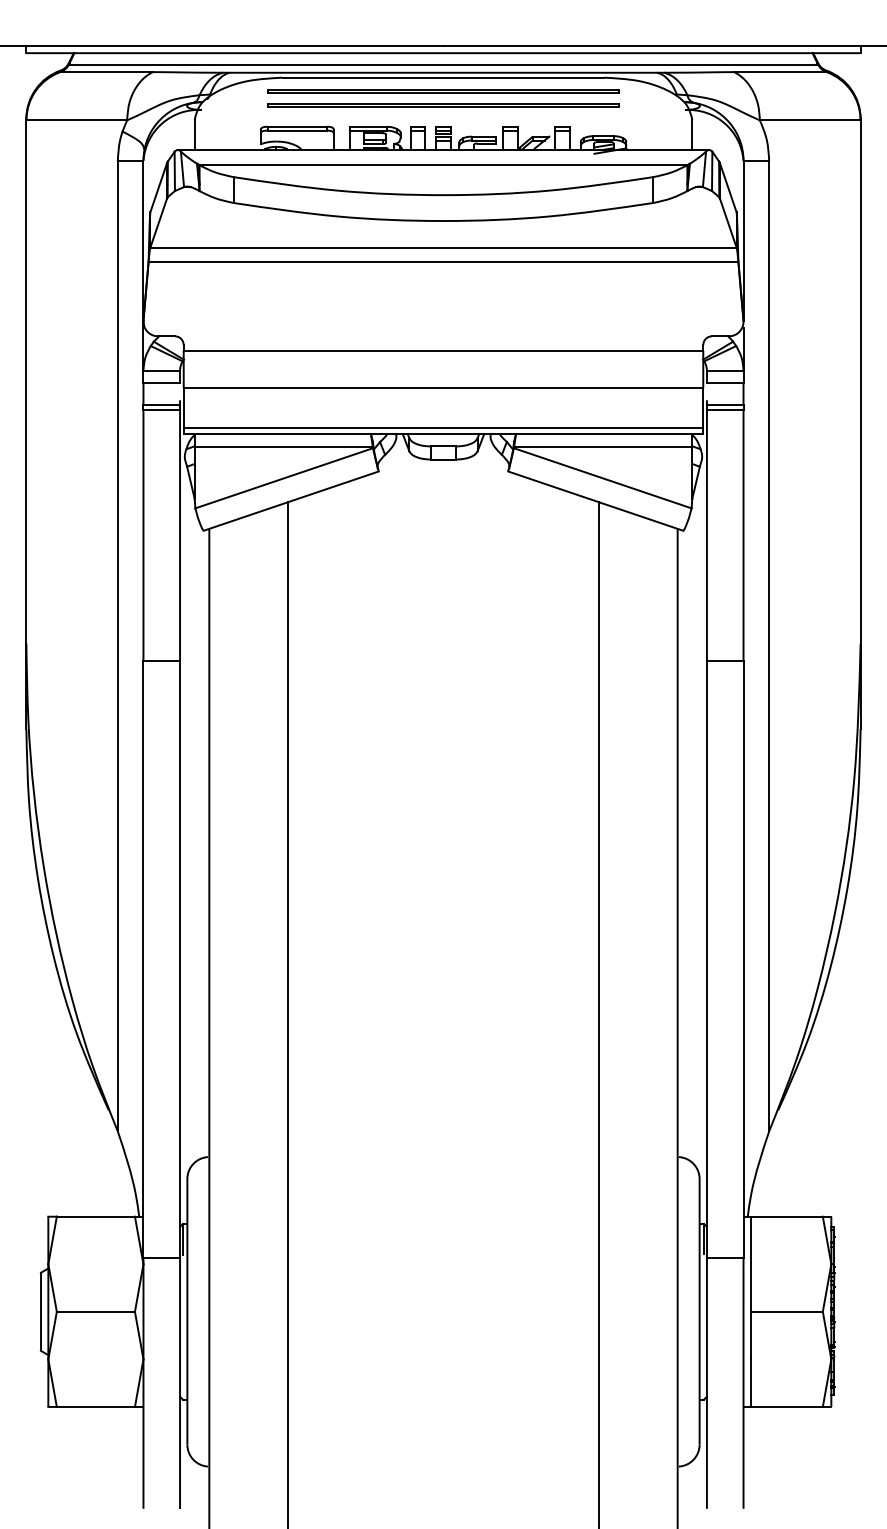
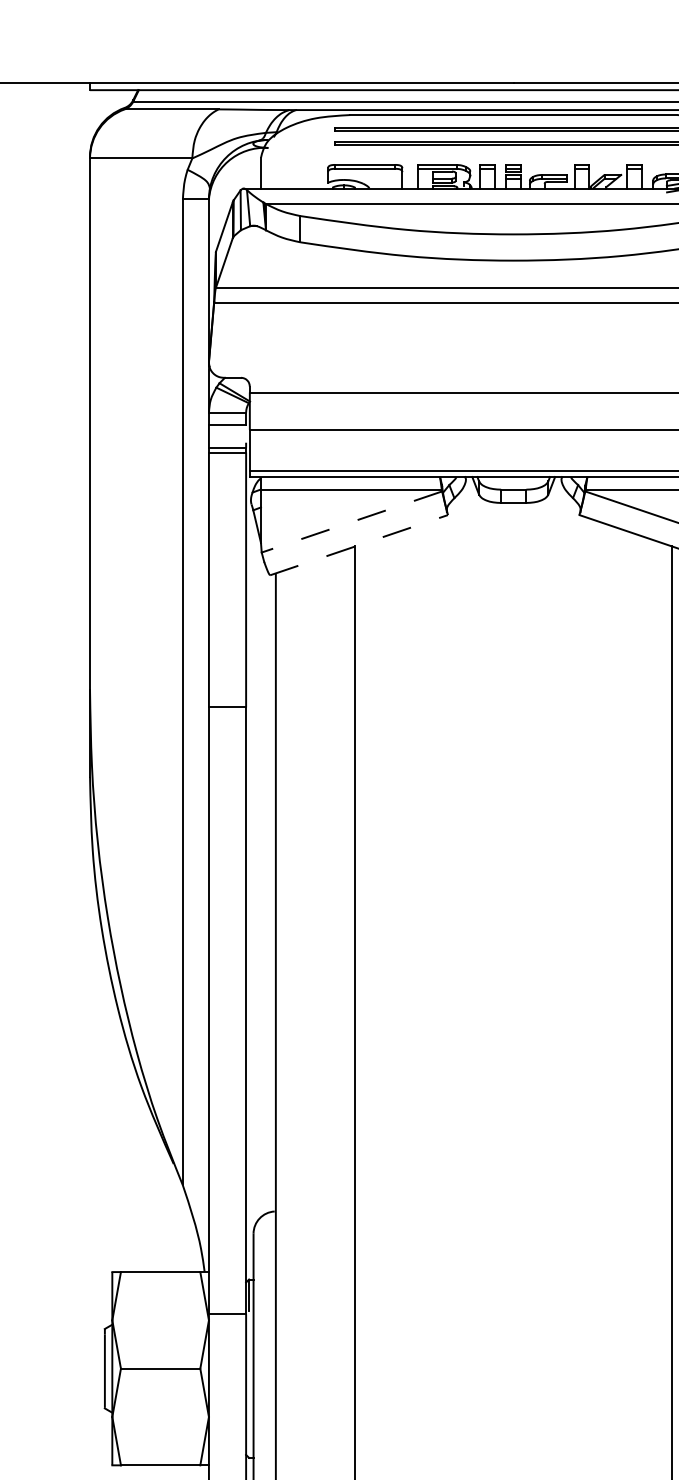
line: (284, 478) -> (352, 522), solid -> dashed
line: (291, 500) -> (359, 544), solid -> dashed

